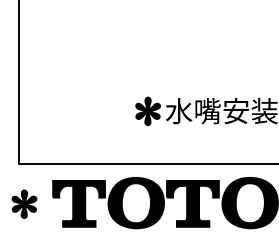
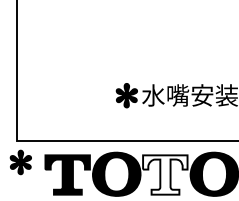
part: (24, 203) -> (20, 161), moved
fill: (192, 203) -> (164, 174), removed

